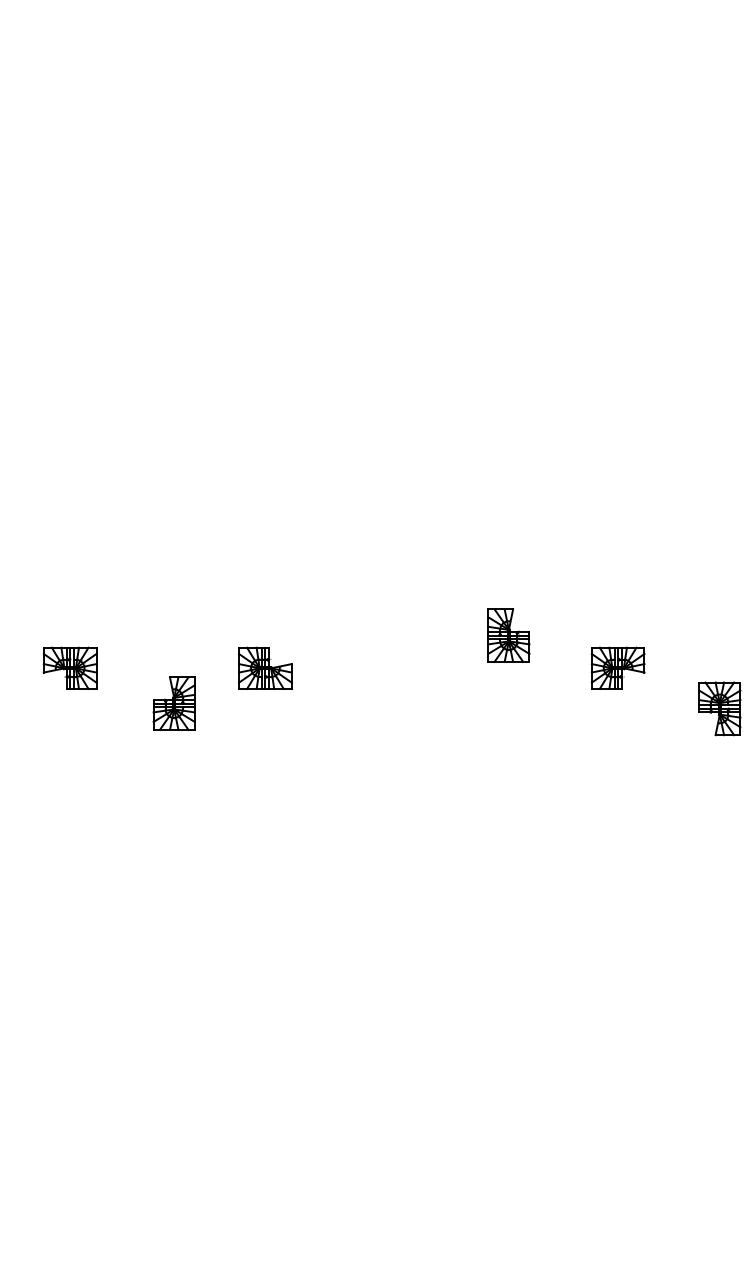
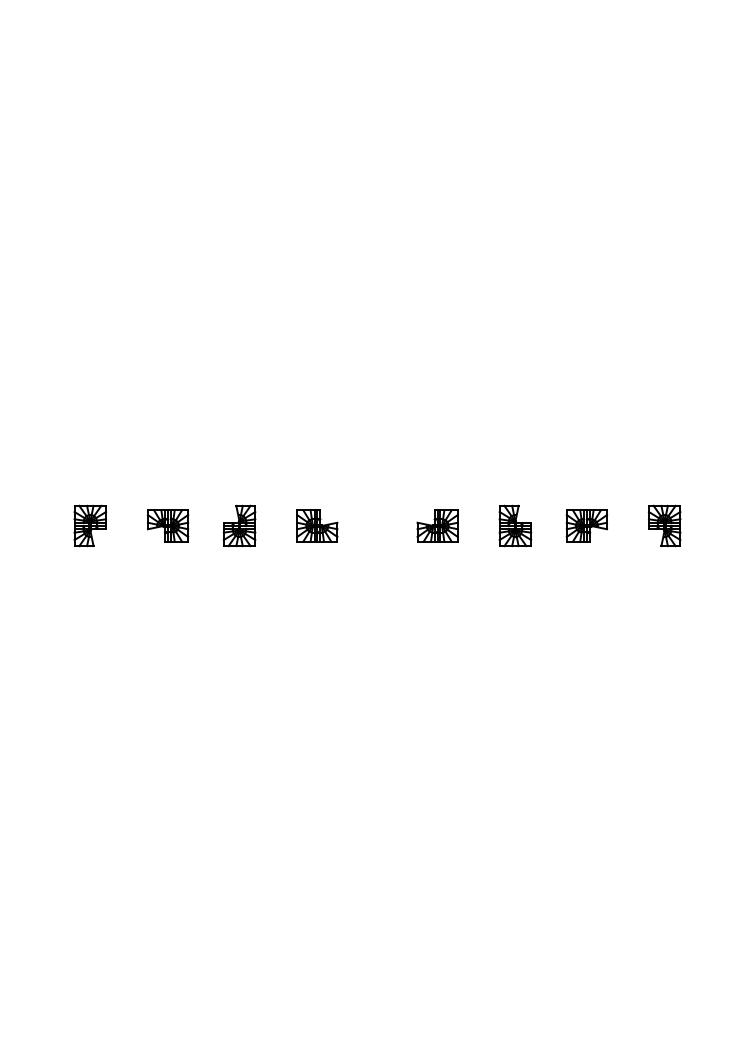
part: (509, 634) -> (515, 525), moved
part: (422, 667) -> (437, 525), added
part: (174, 702) -> (239, 525), moved
part: (719, 708) -> (664, 525), moved

